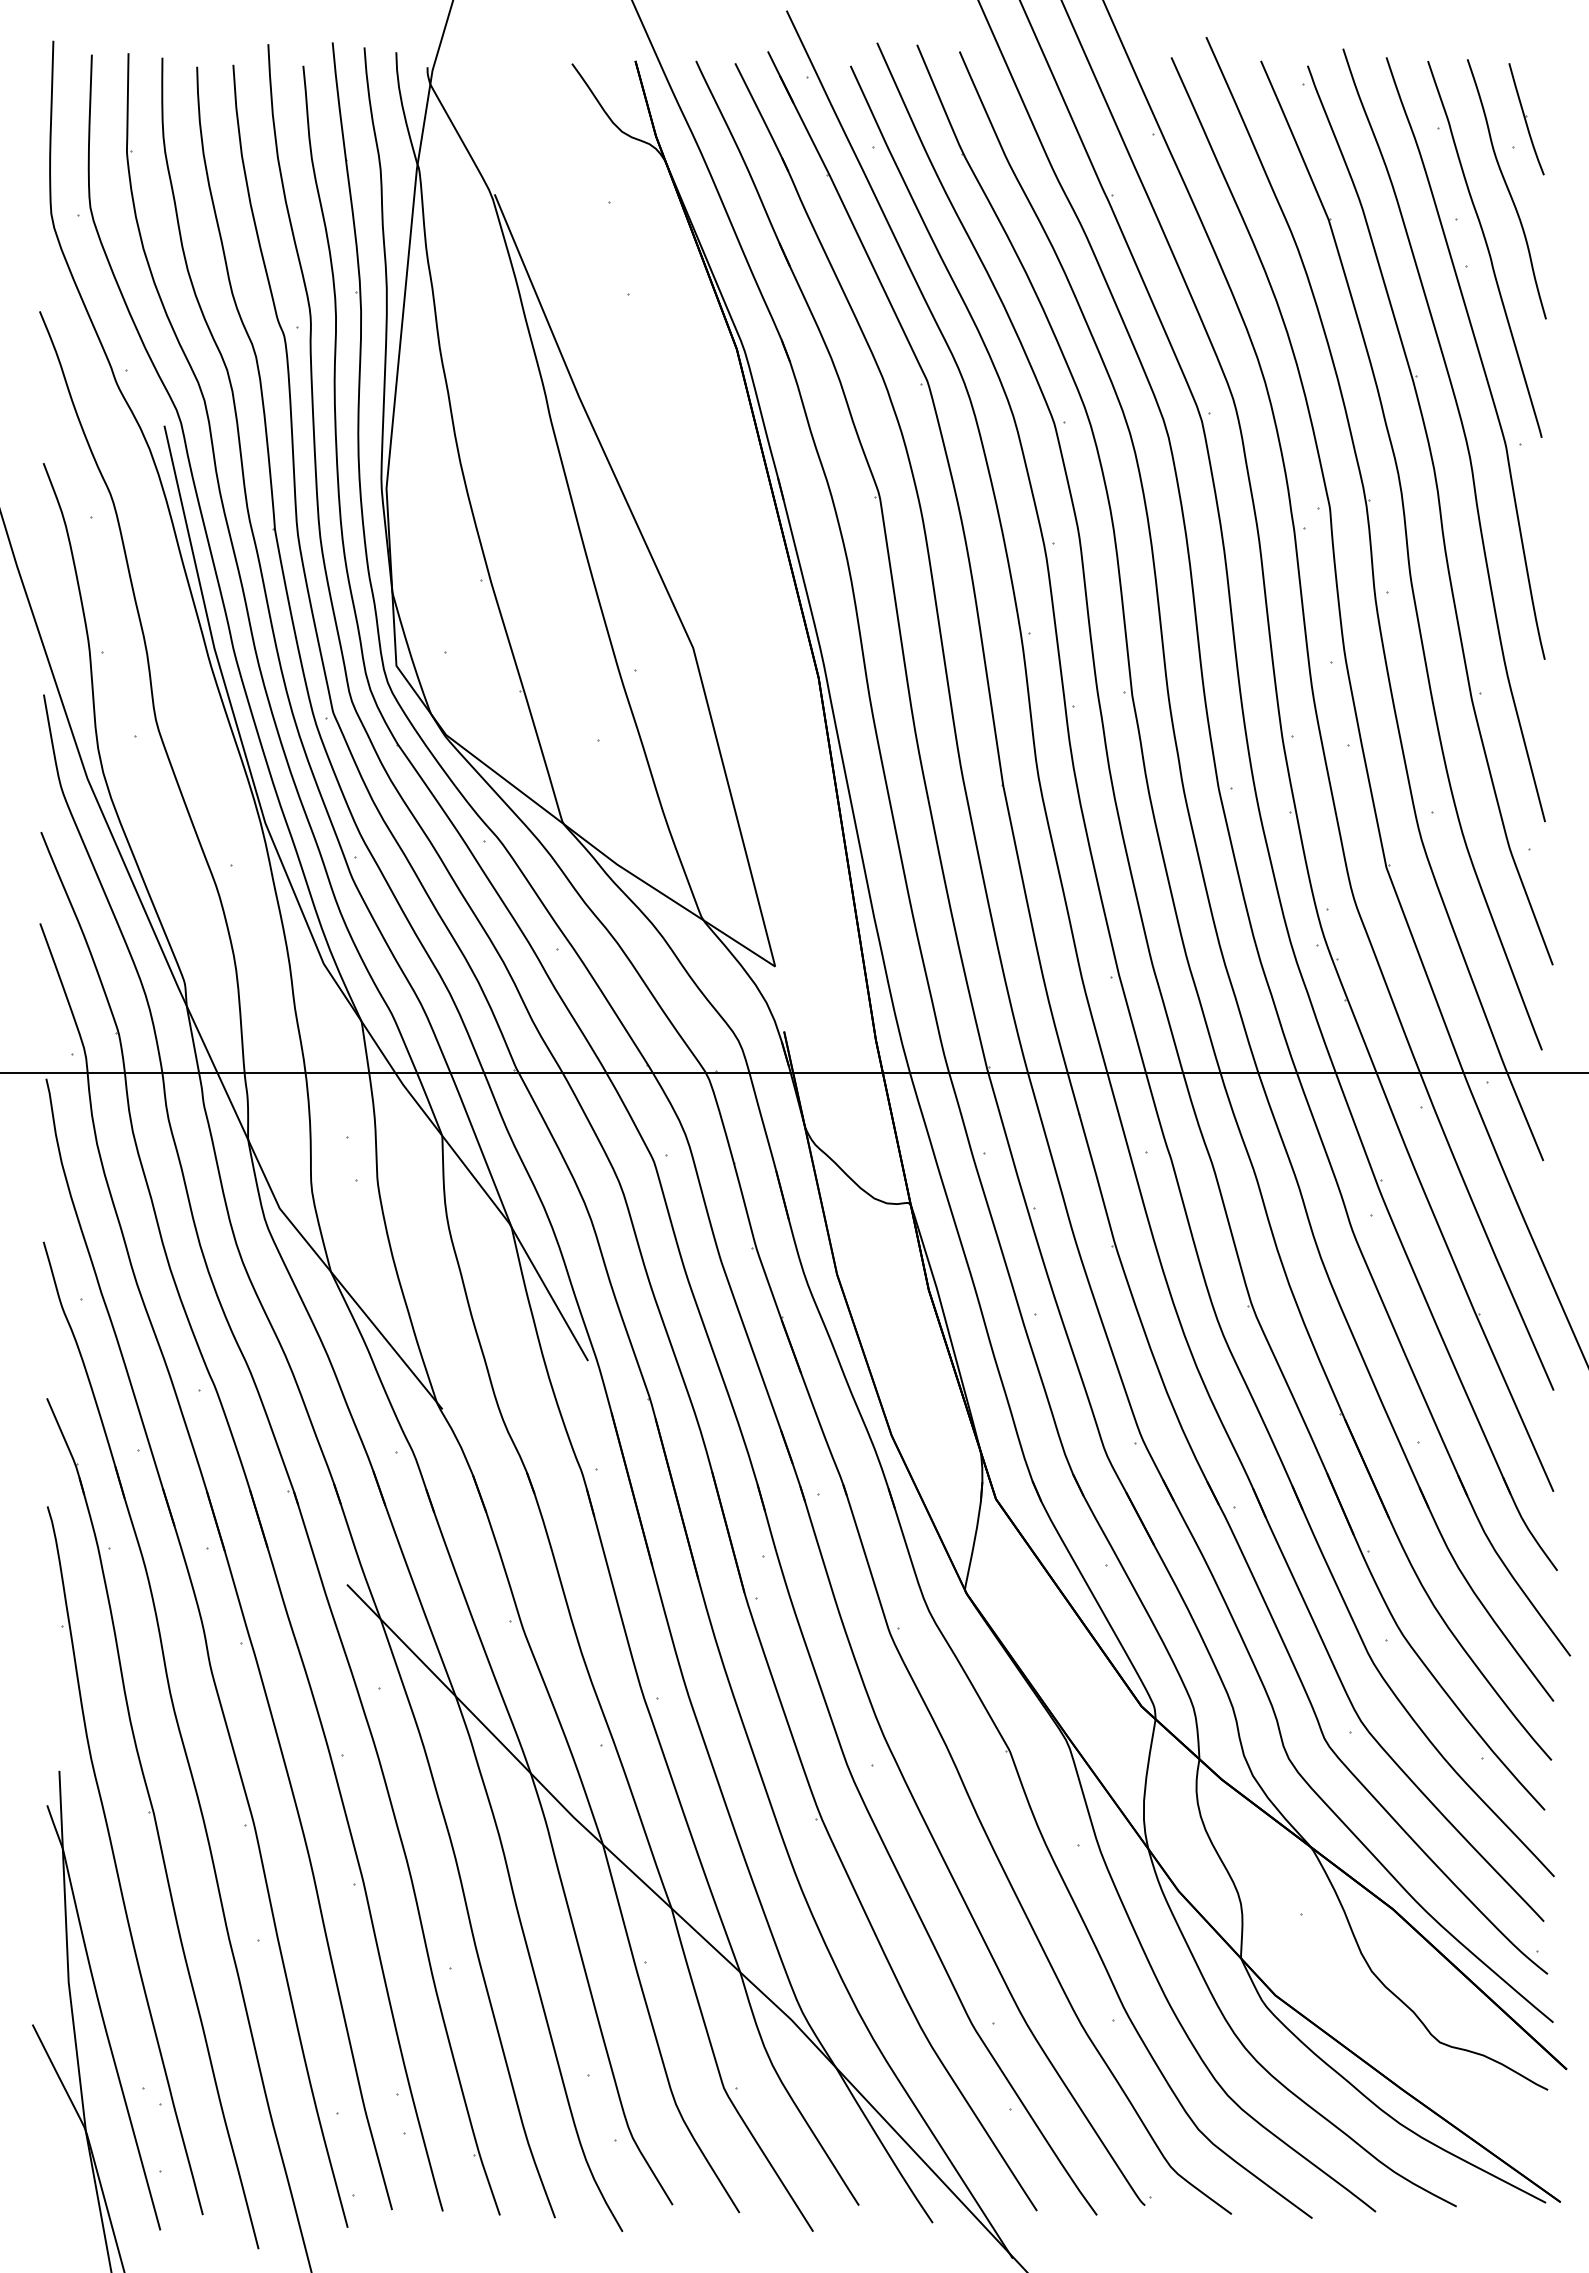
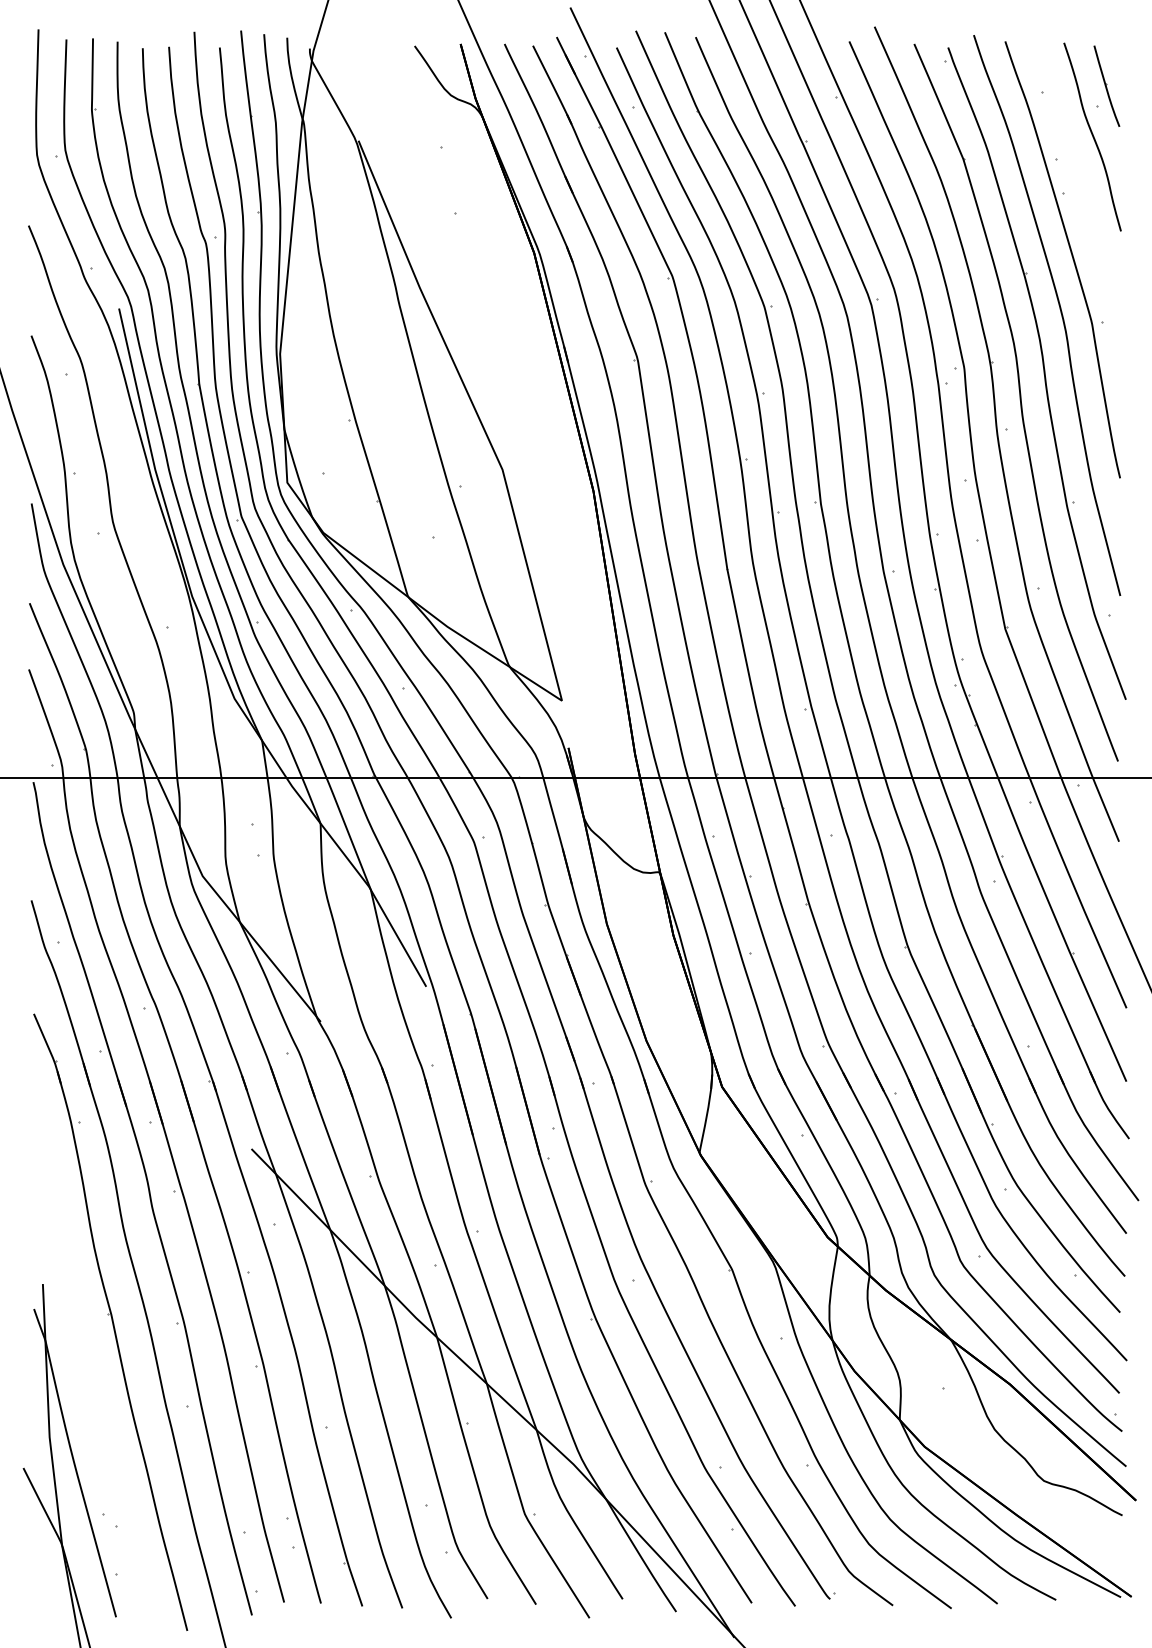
curve: (1486, 247) -> (1077, 179), removed
part: (116, 1862) -> (84, 1350), removed

